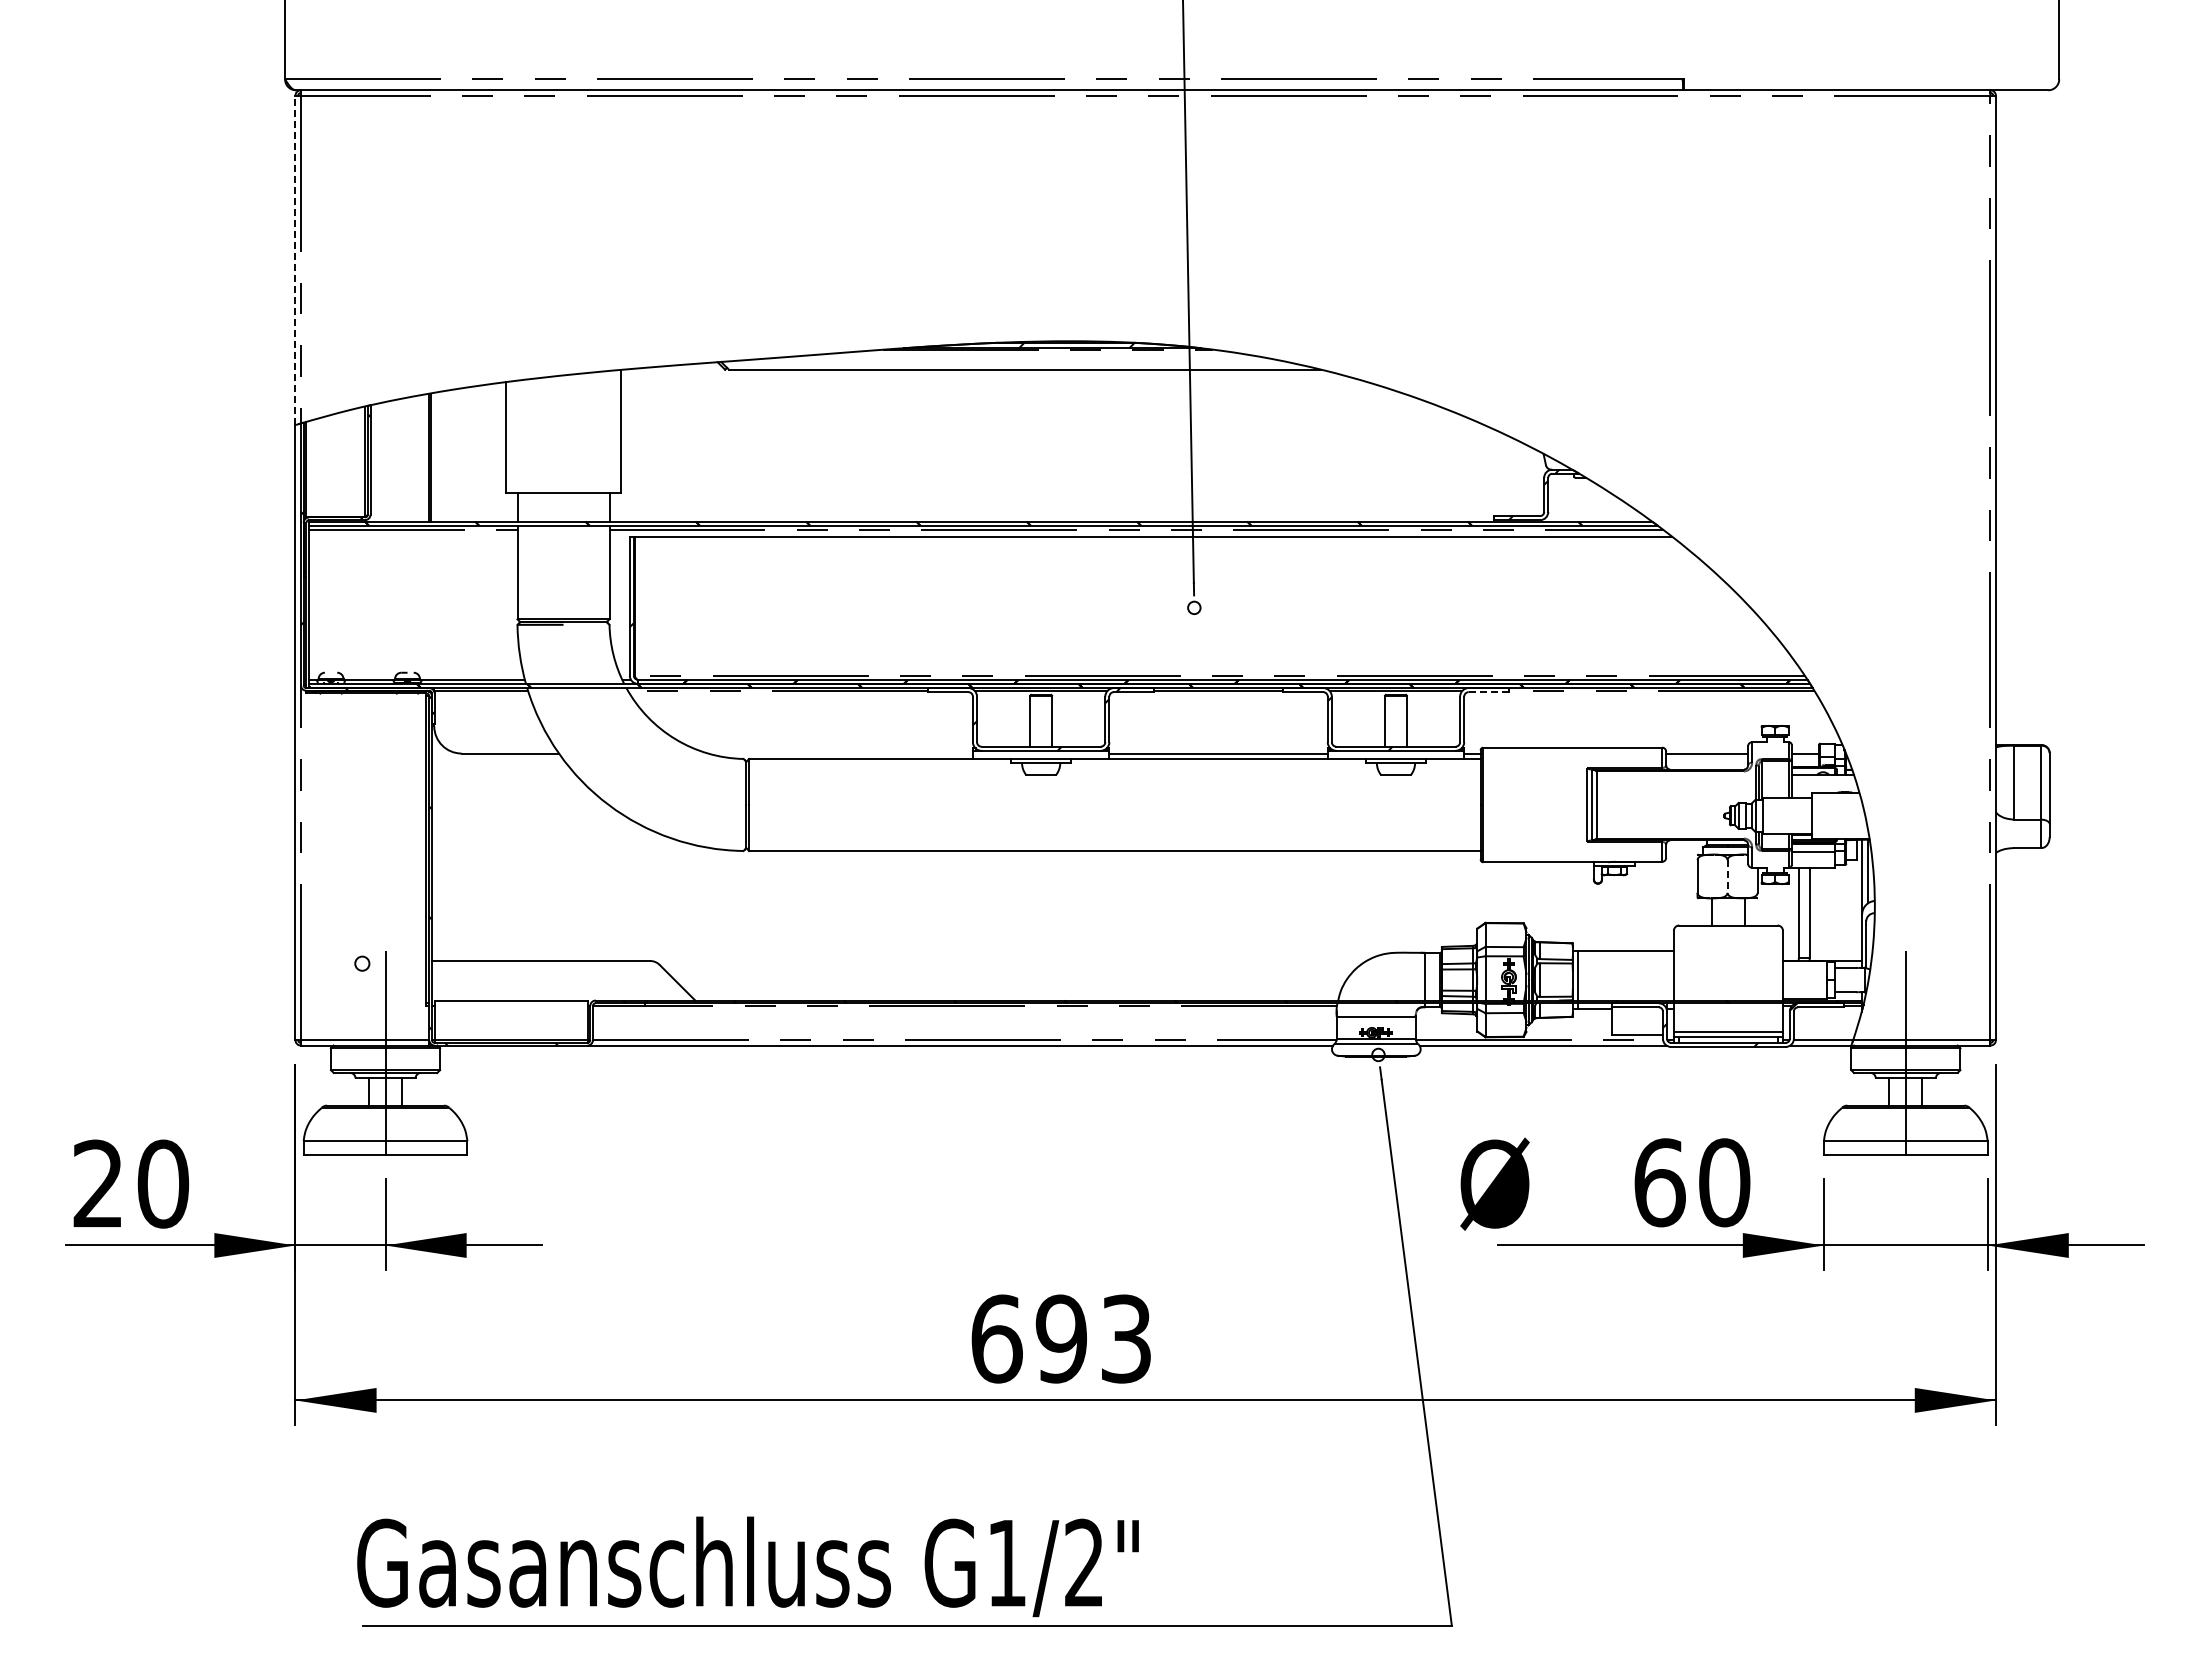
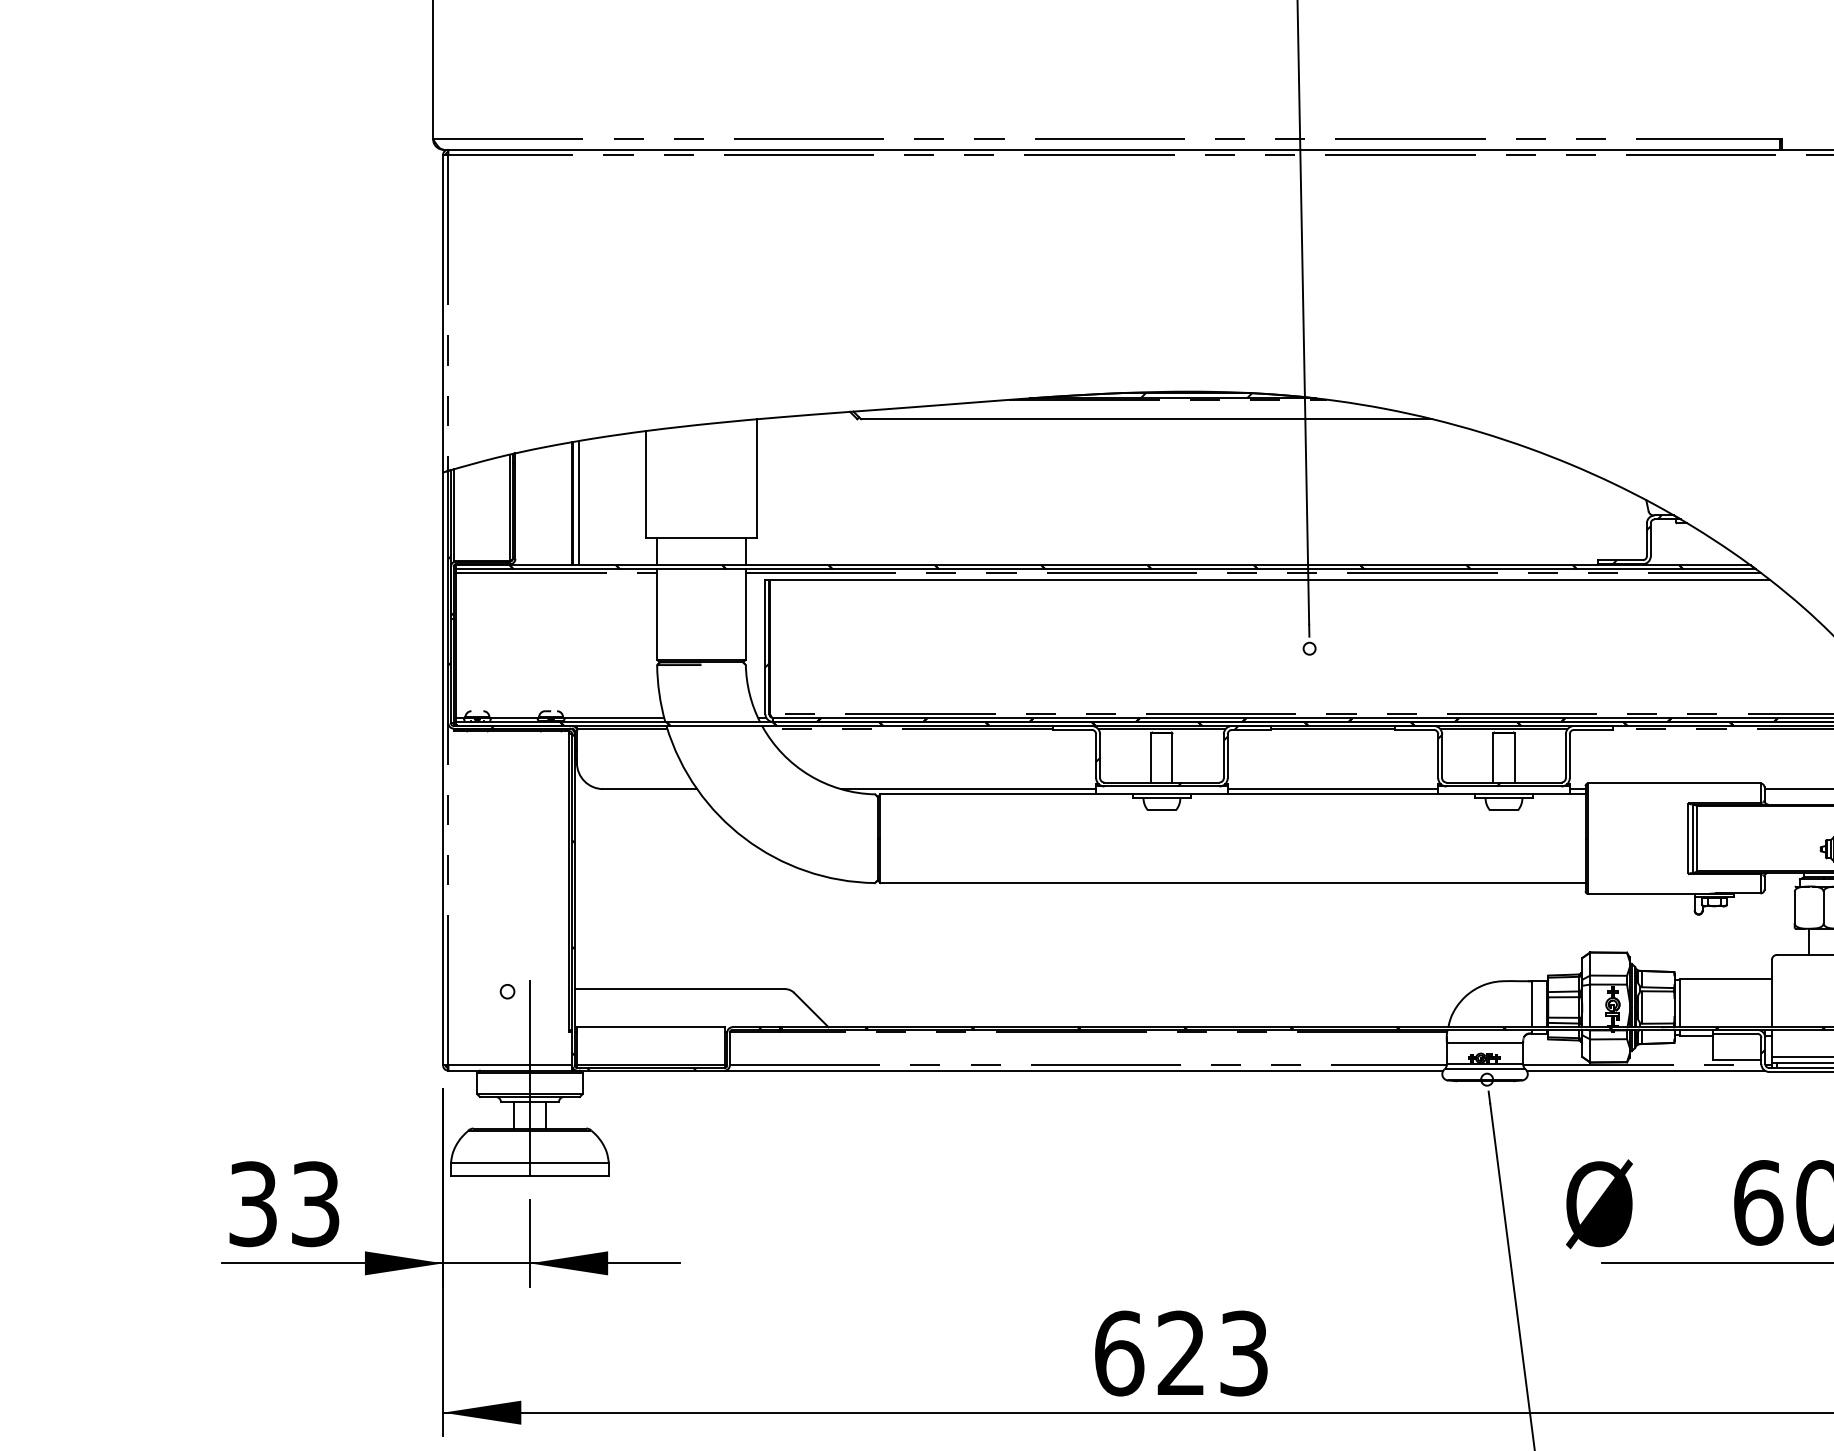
line: (295, 260) -> (443, 313), dashed -> solid
line: (436, 456) -> (579, 502), added
line: (1489, 692) -> (1594, 730), dashed -> solid
line: (840, 753) -> (968, 789), added
line: (1727, 877) -> (1823, 908), dashed -> solid
text: (131, 1183) -> (285, 1203), 20 -> 33
text: (1060, 1338) -> (1180, 1353), 693 -> 623

